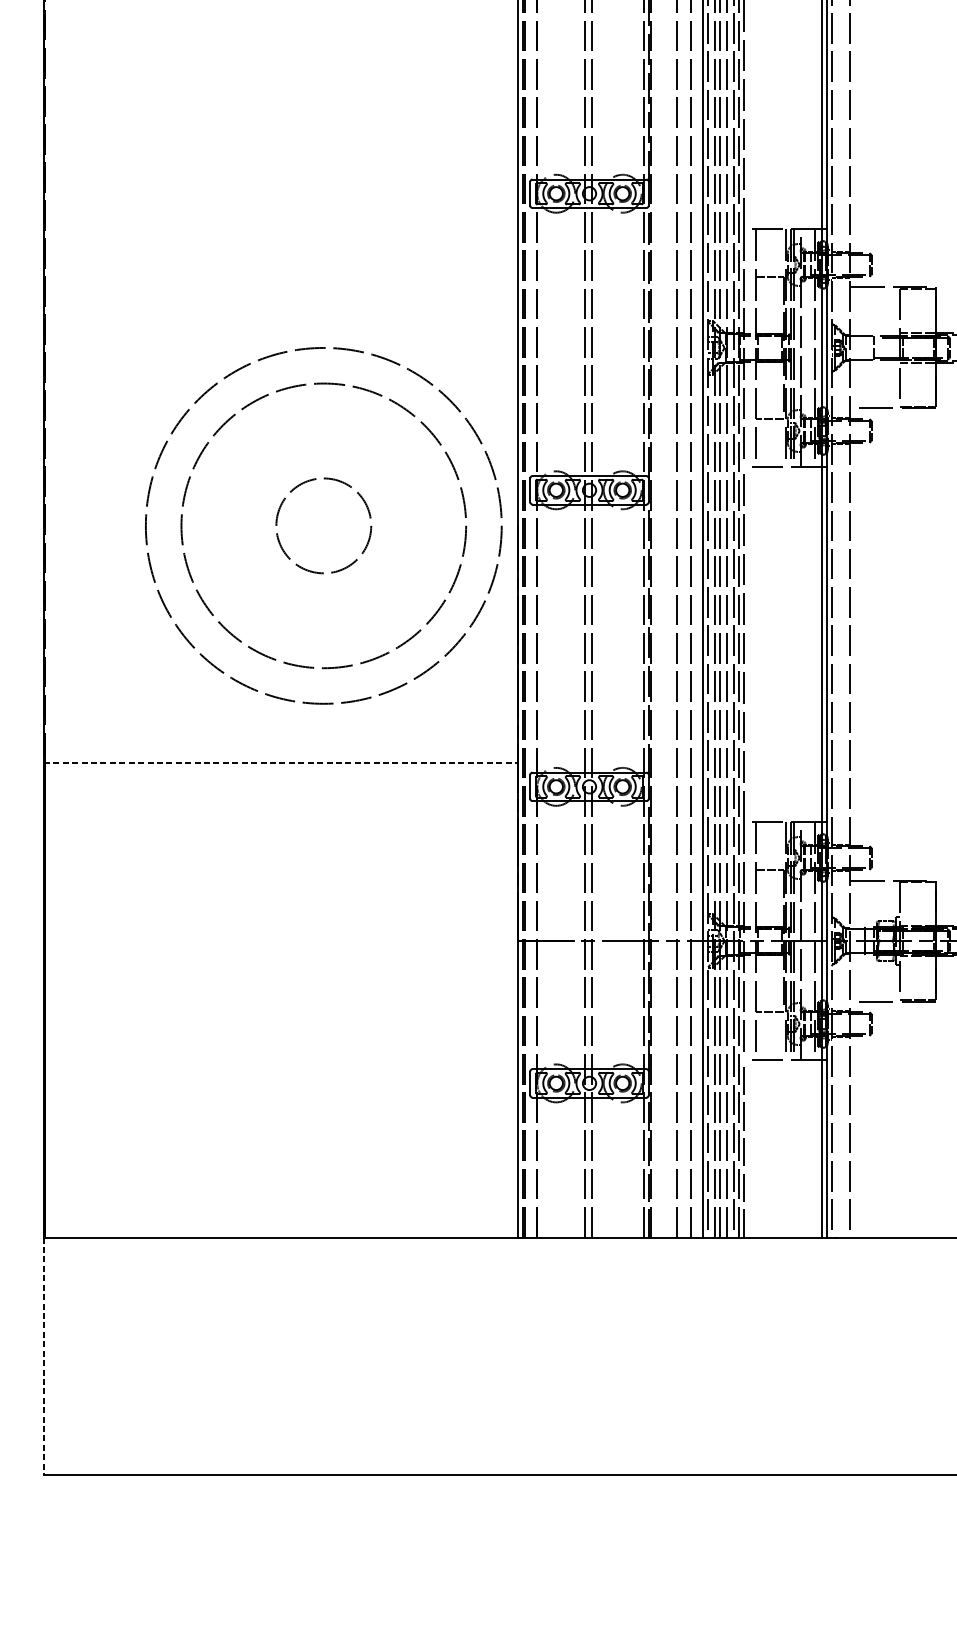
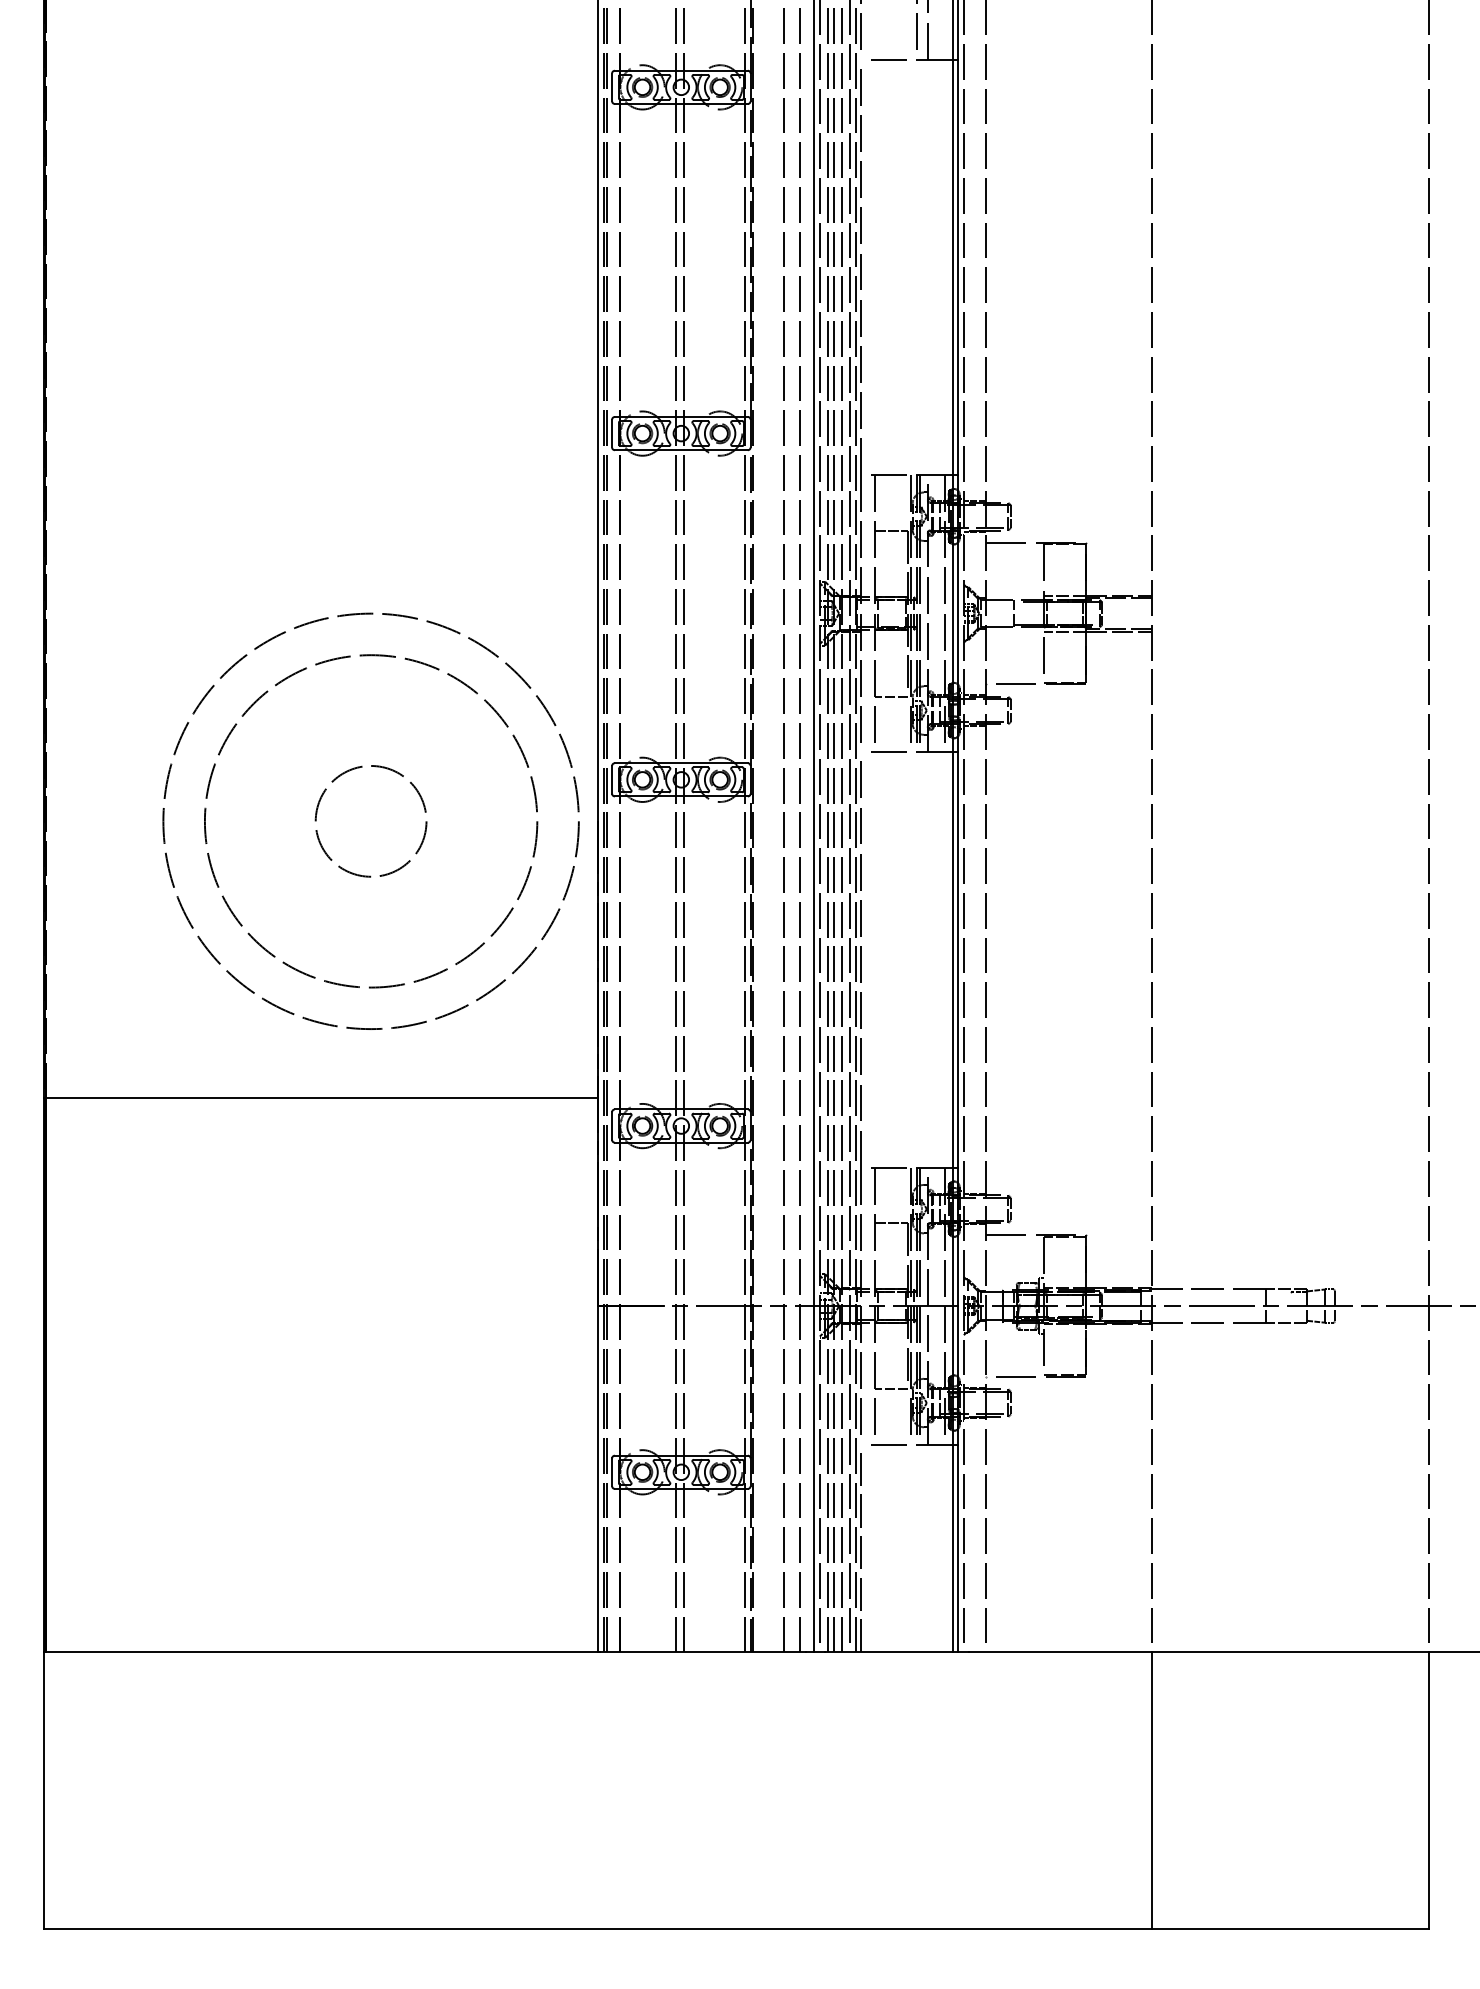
line: (281, 763) -> (321, 1098), dashed -> solid
line: (44, 1356) -> (44, 1791), dashed -> solid

